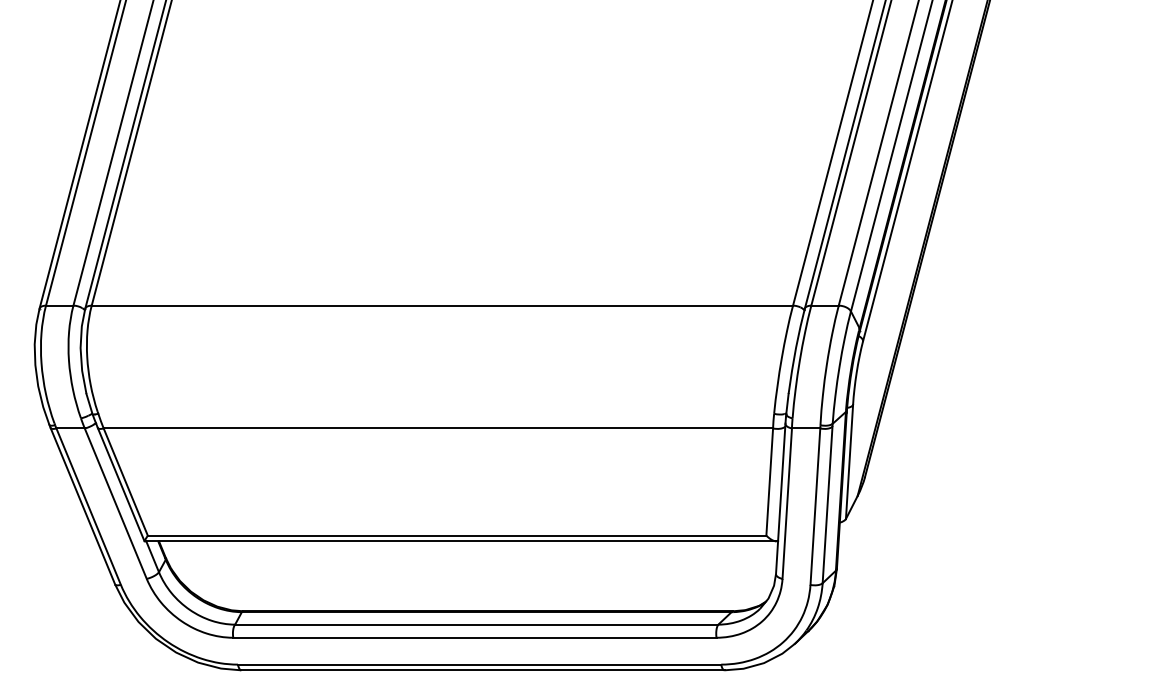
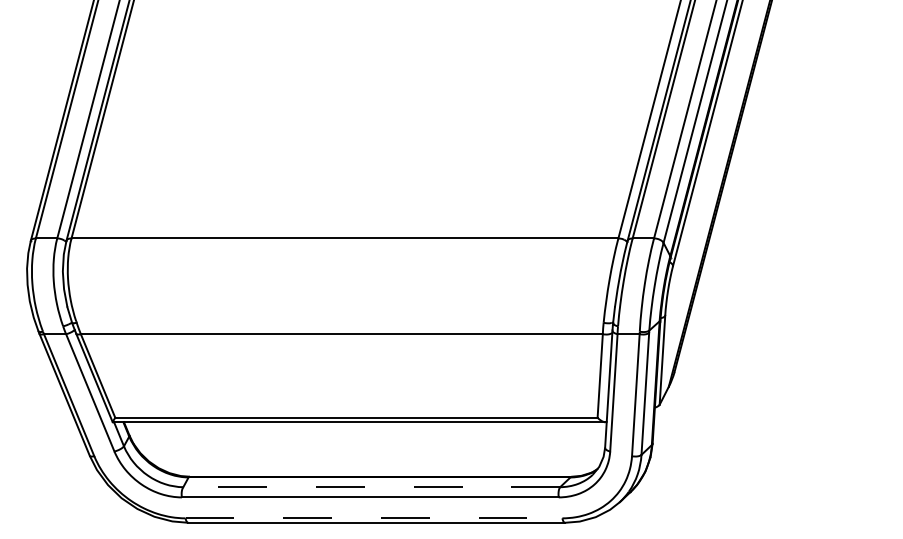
line: (476, 625) -> (371, 487), solid -> dashed
line: (480, 664) -> (374, 518), solid -> dashed

